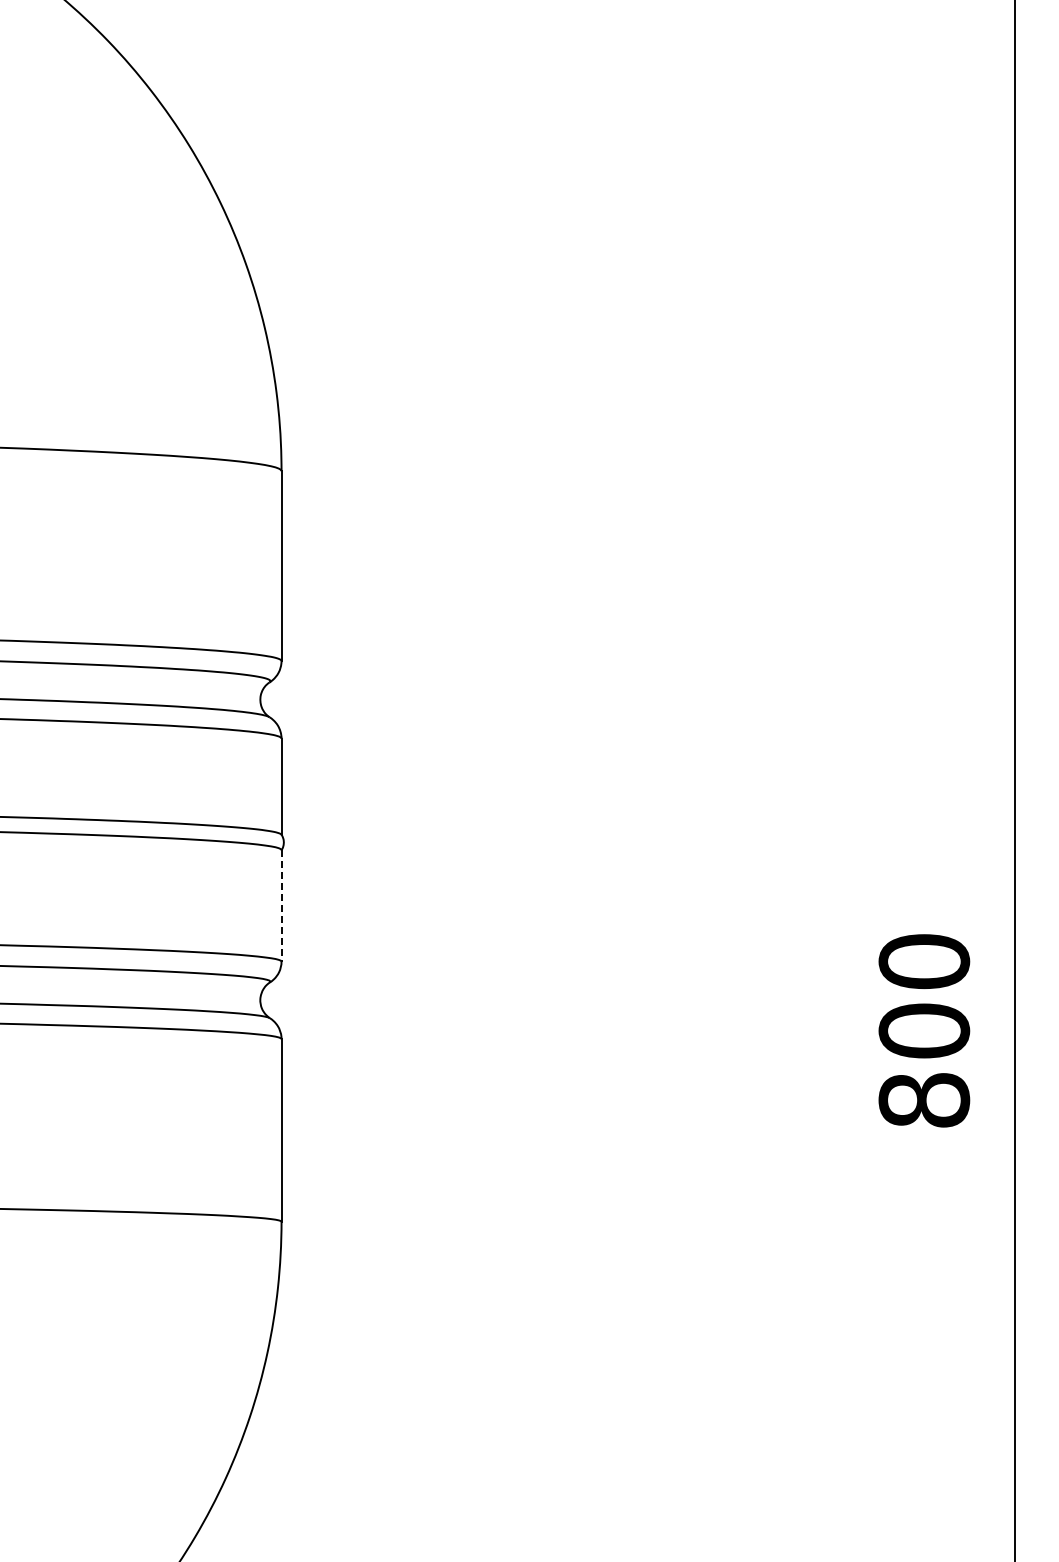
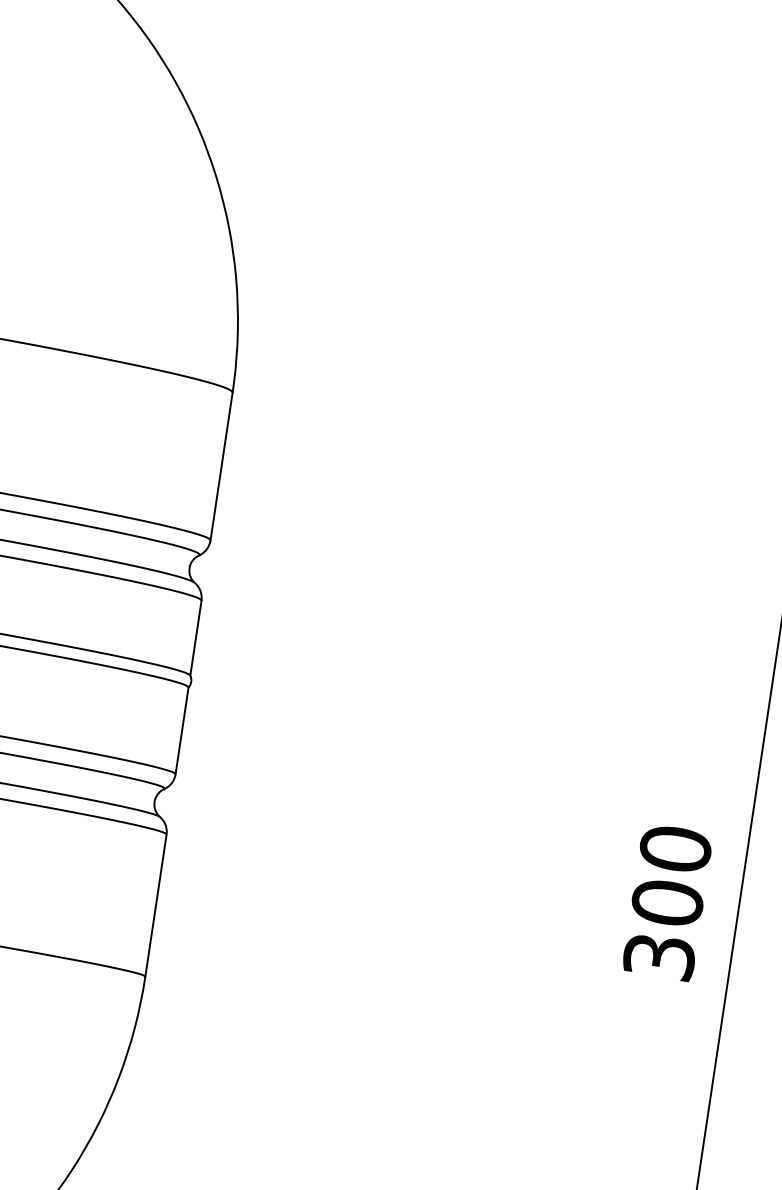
line: (281, 905) -> (182, 730), dashed -> solid
text: (924, 1100) -> (659, 957), 800 -> 300

